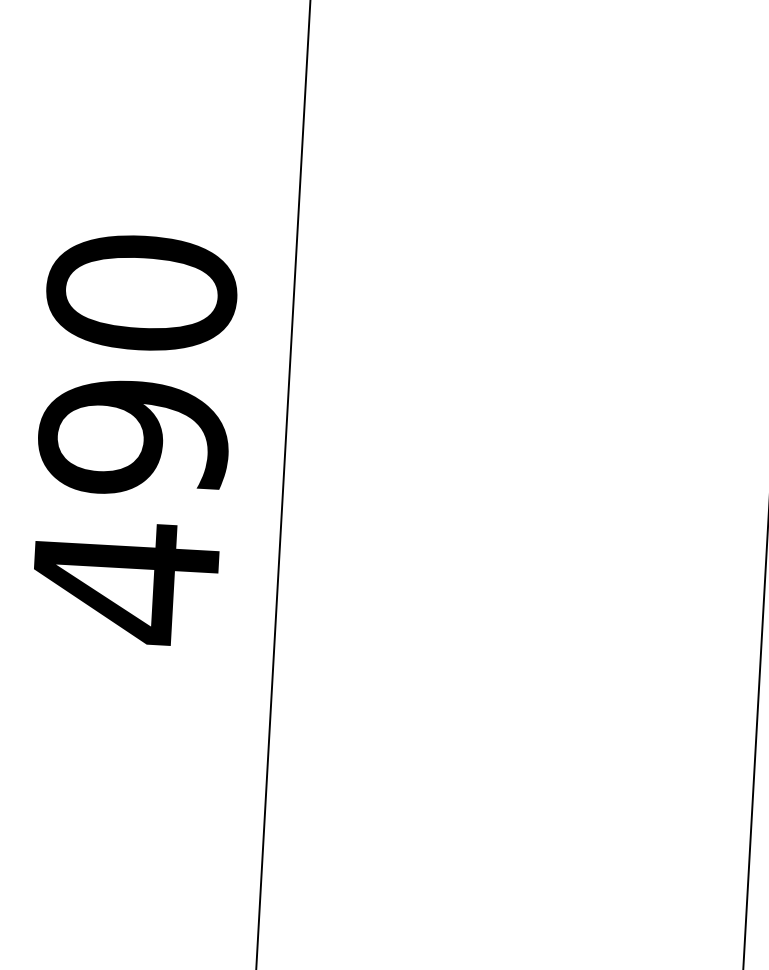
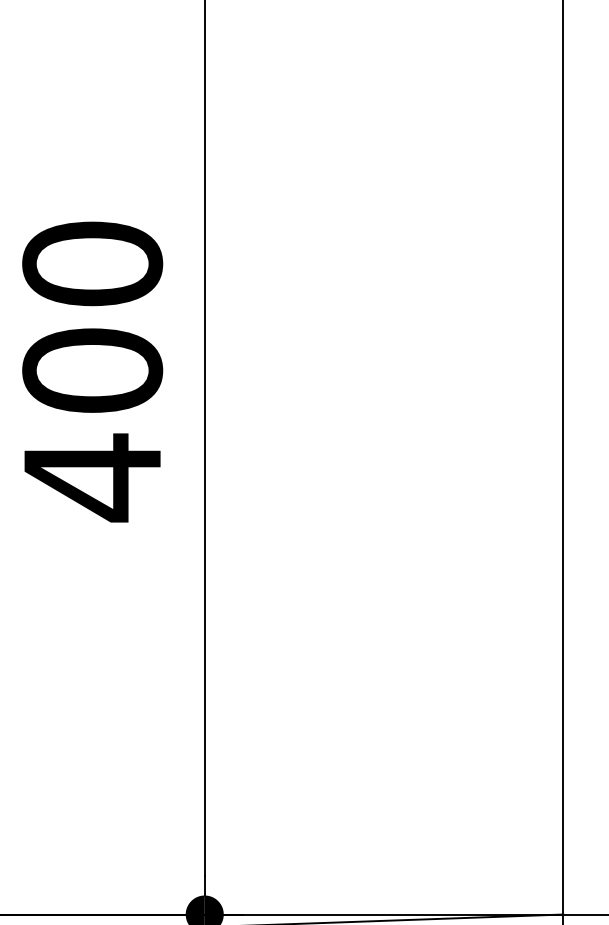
text: (133, 437) -> (92, 370), 490 -> 400

